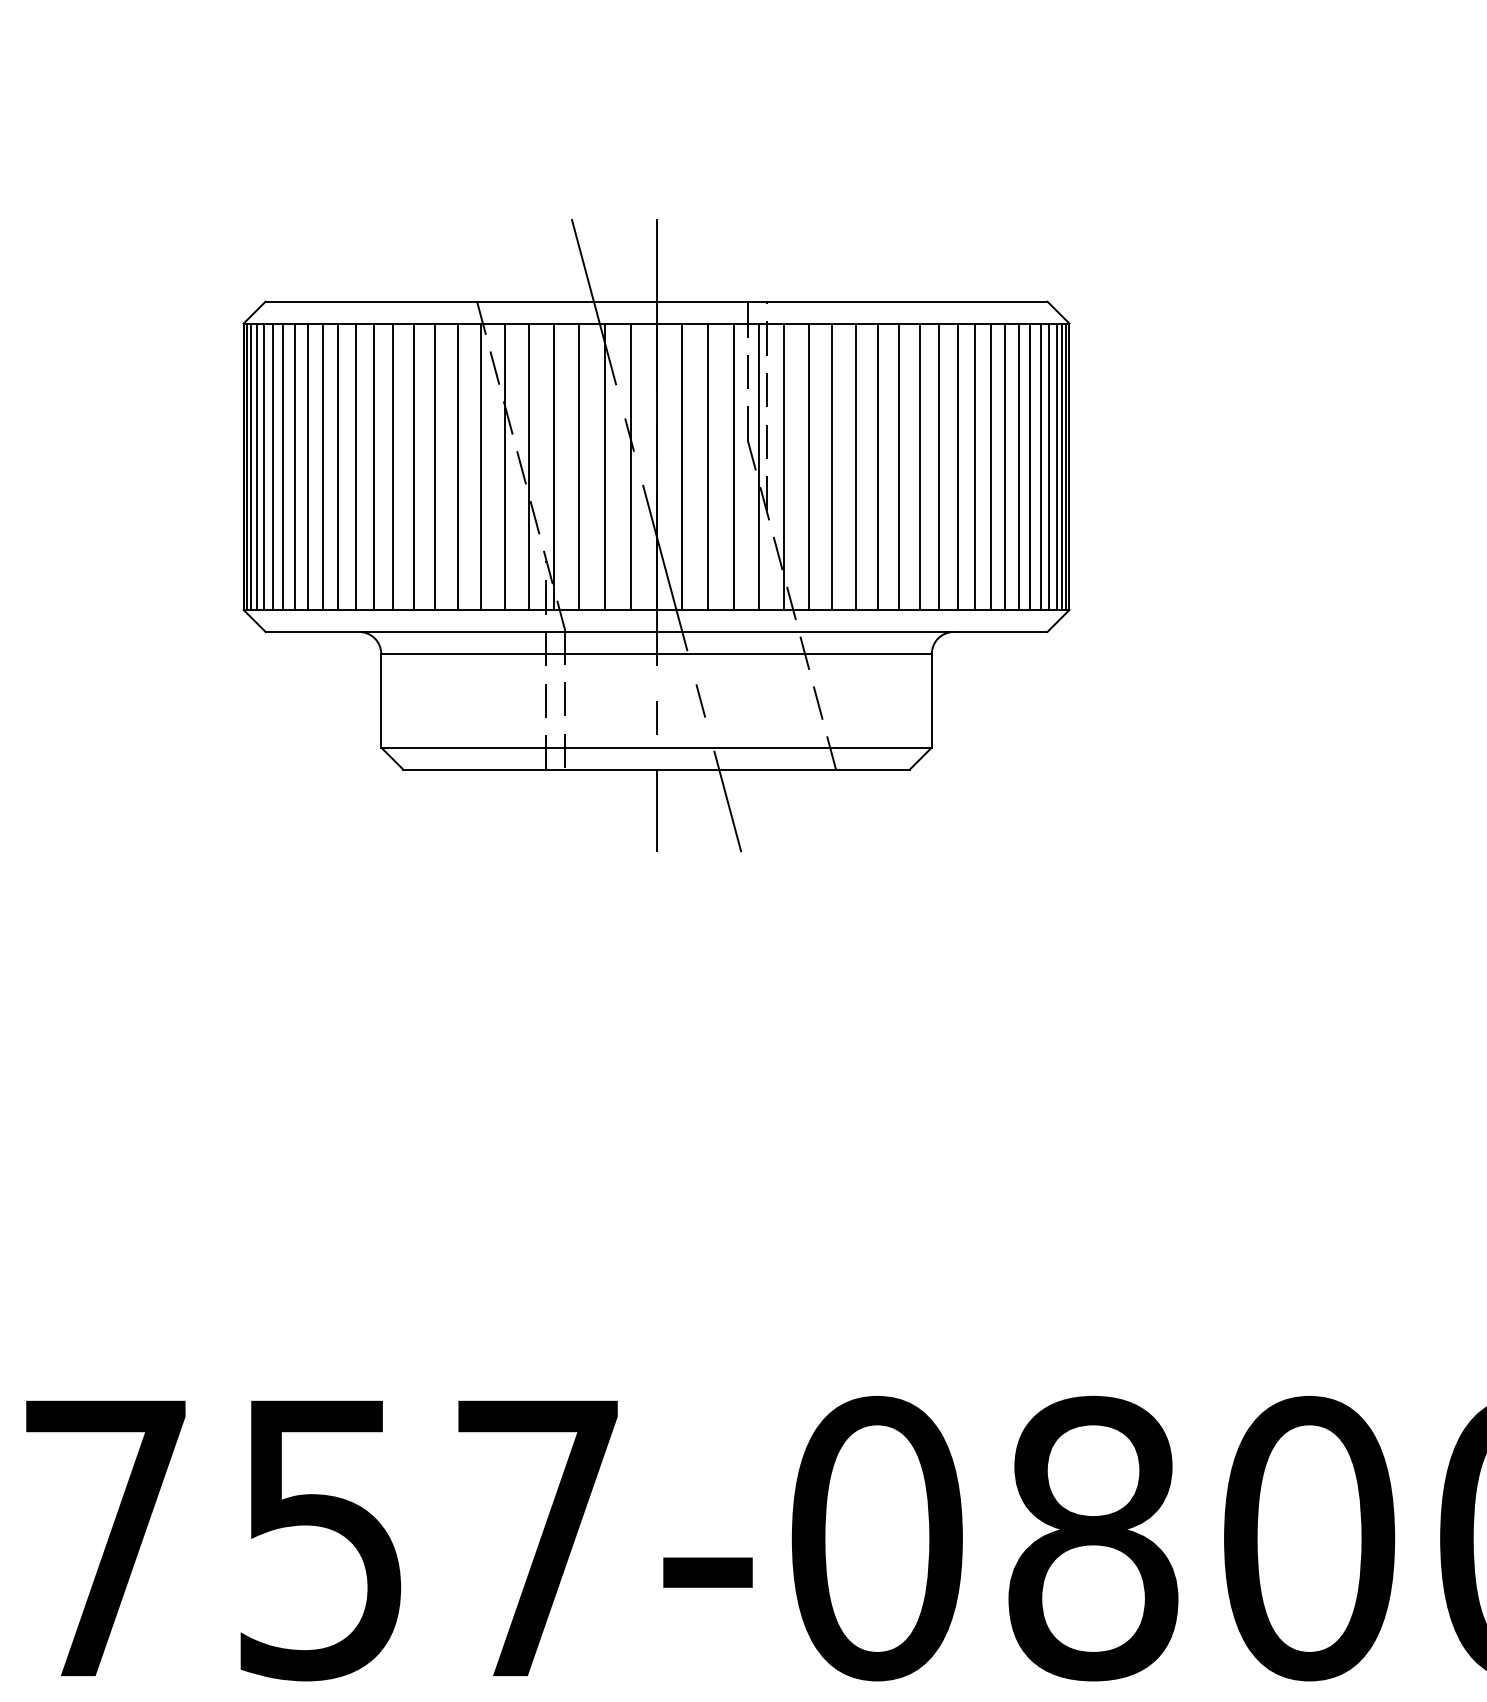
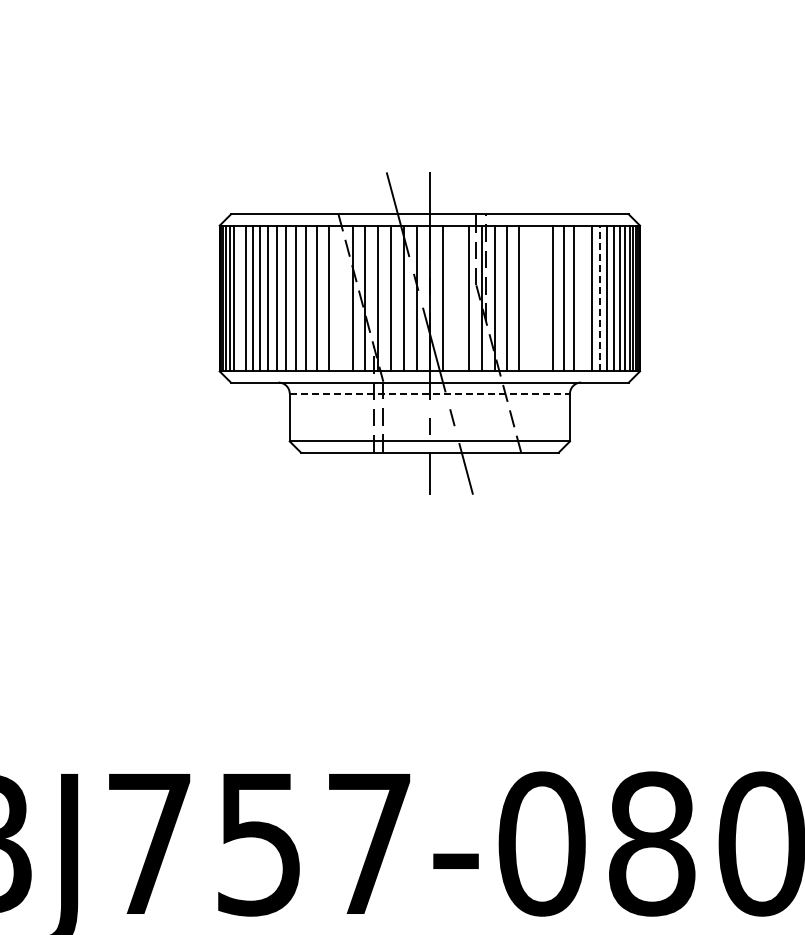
line: (282, 466) -> (239, 298), removed
line: (480, 466) -> (340, 298), removed
line: (708, 466) -> (456, 298), removed
line: (856, 466) -> (531, 298), removed
line: (877, 466) -> (542, 298), removed
line: (958, 466) -> (583, 298), removed
line: (989, 466) -> (599, 298), solid -> dashed
line: (657, 653) -> (430, 393), solid -> dashed

